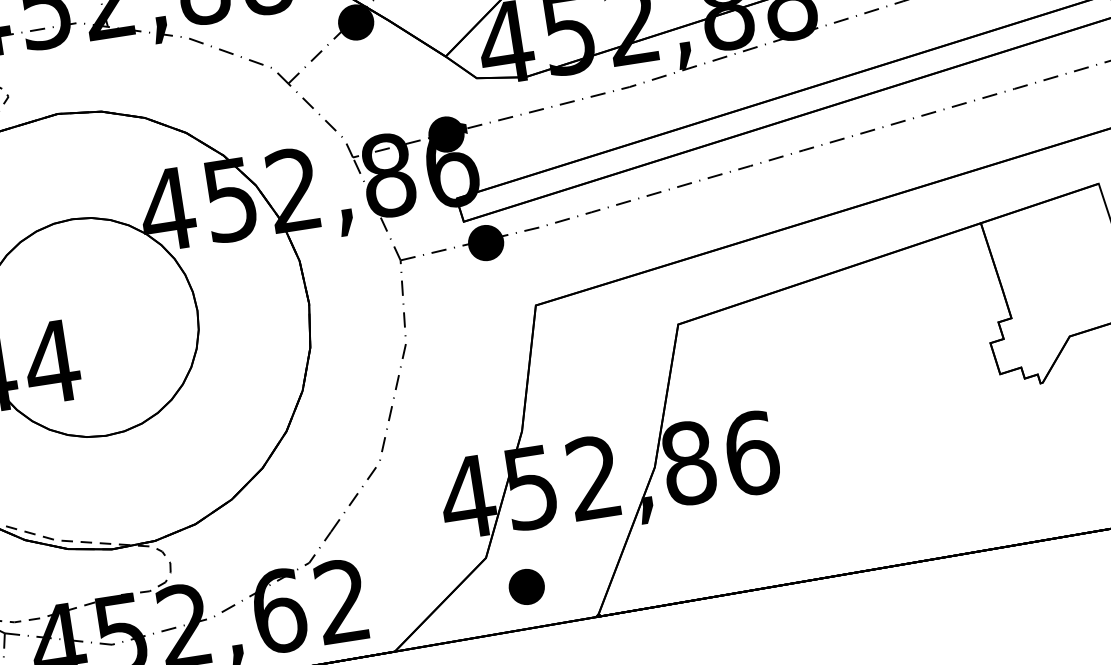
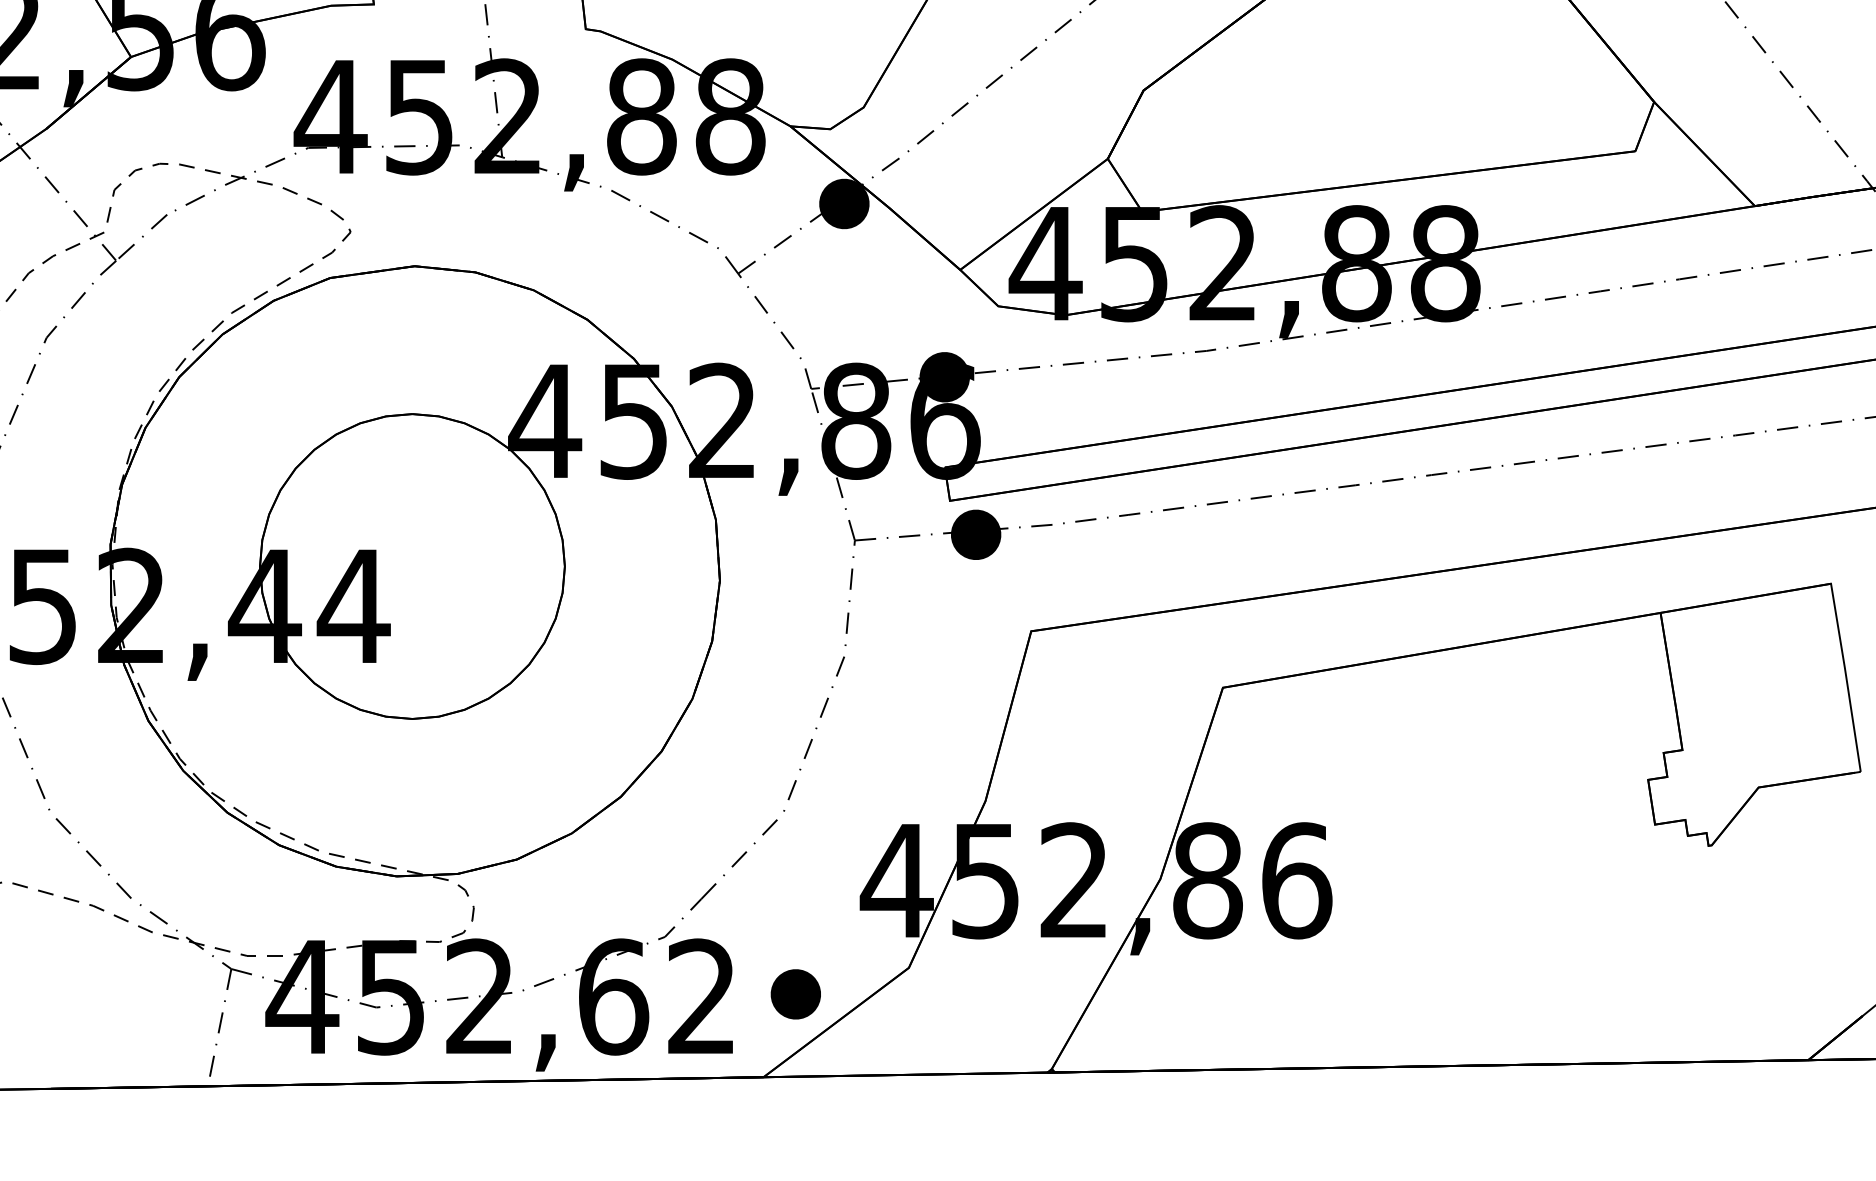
part: (526, 587) -> (795, 994), moved

